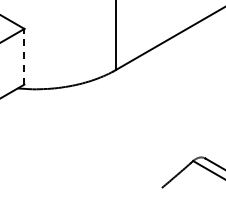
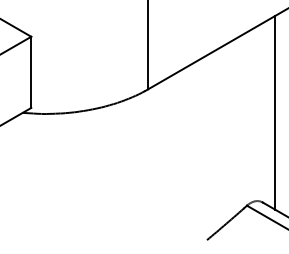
line: (24, 56) -> (31, 72), dashed -> solid
line: (215, 88) -> (275, 112), added

